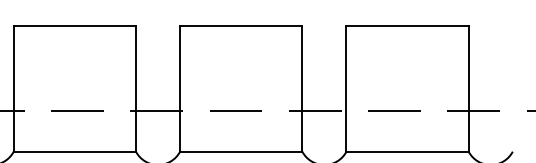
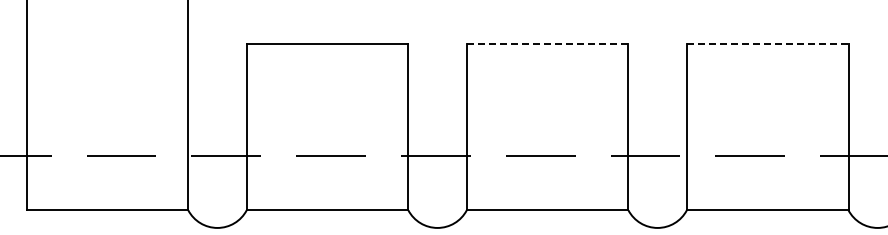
line: (241, 26) -> (547, 44), solid -> dashed
line: (407, 26) -> (767, 44), solid -> dashed

